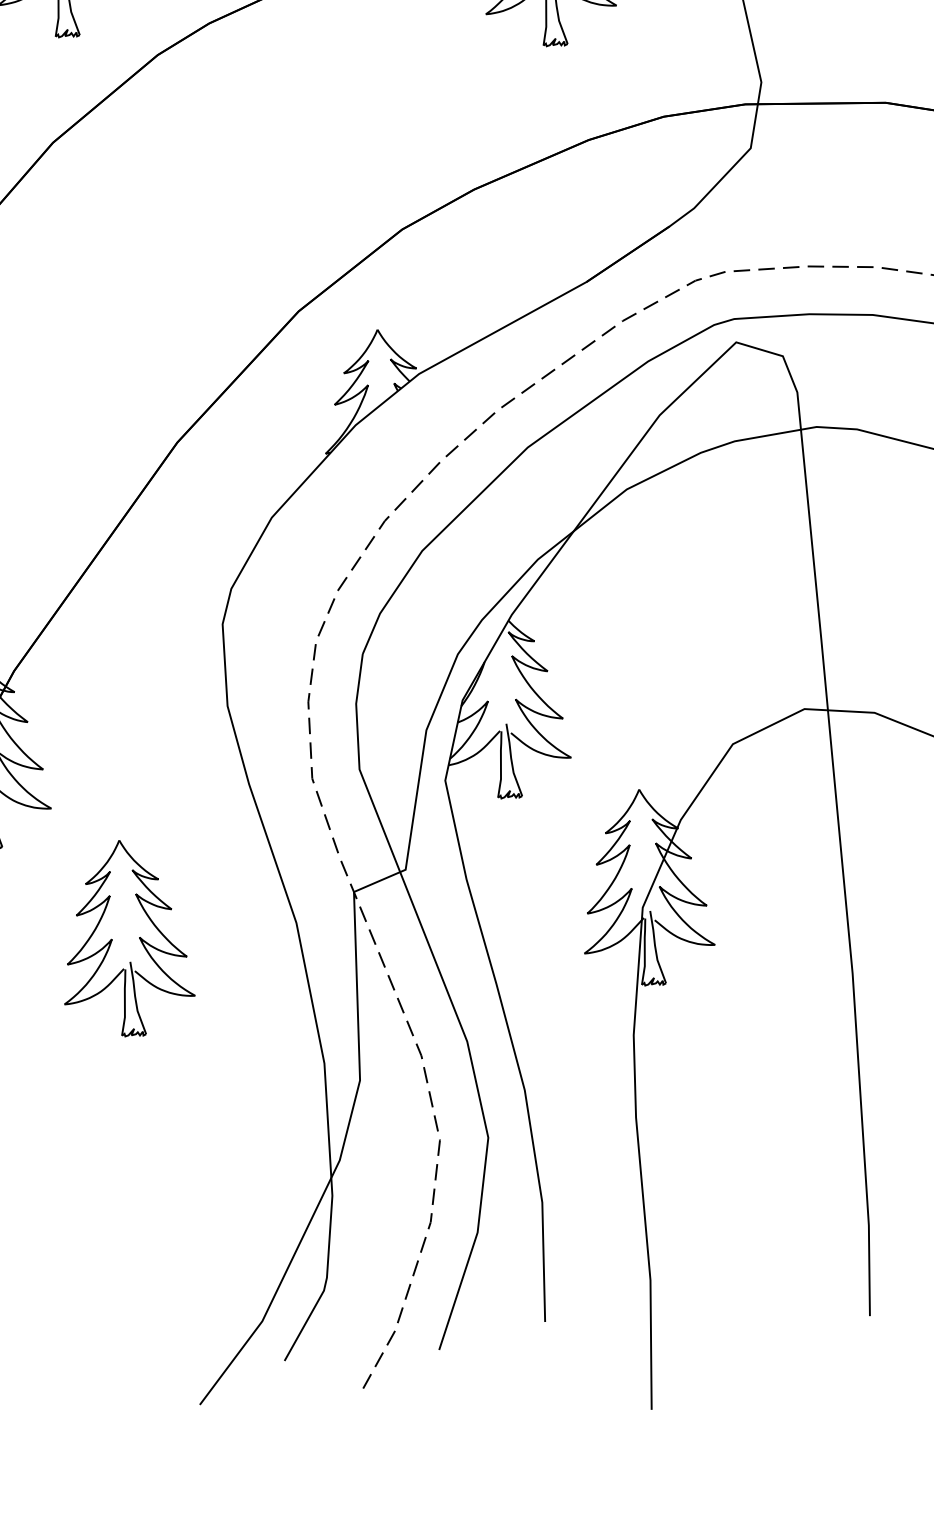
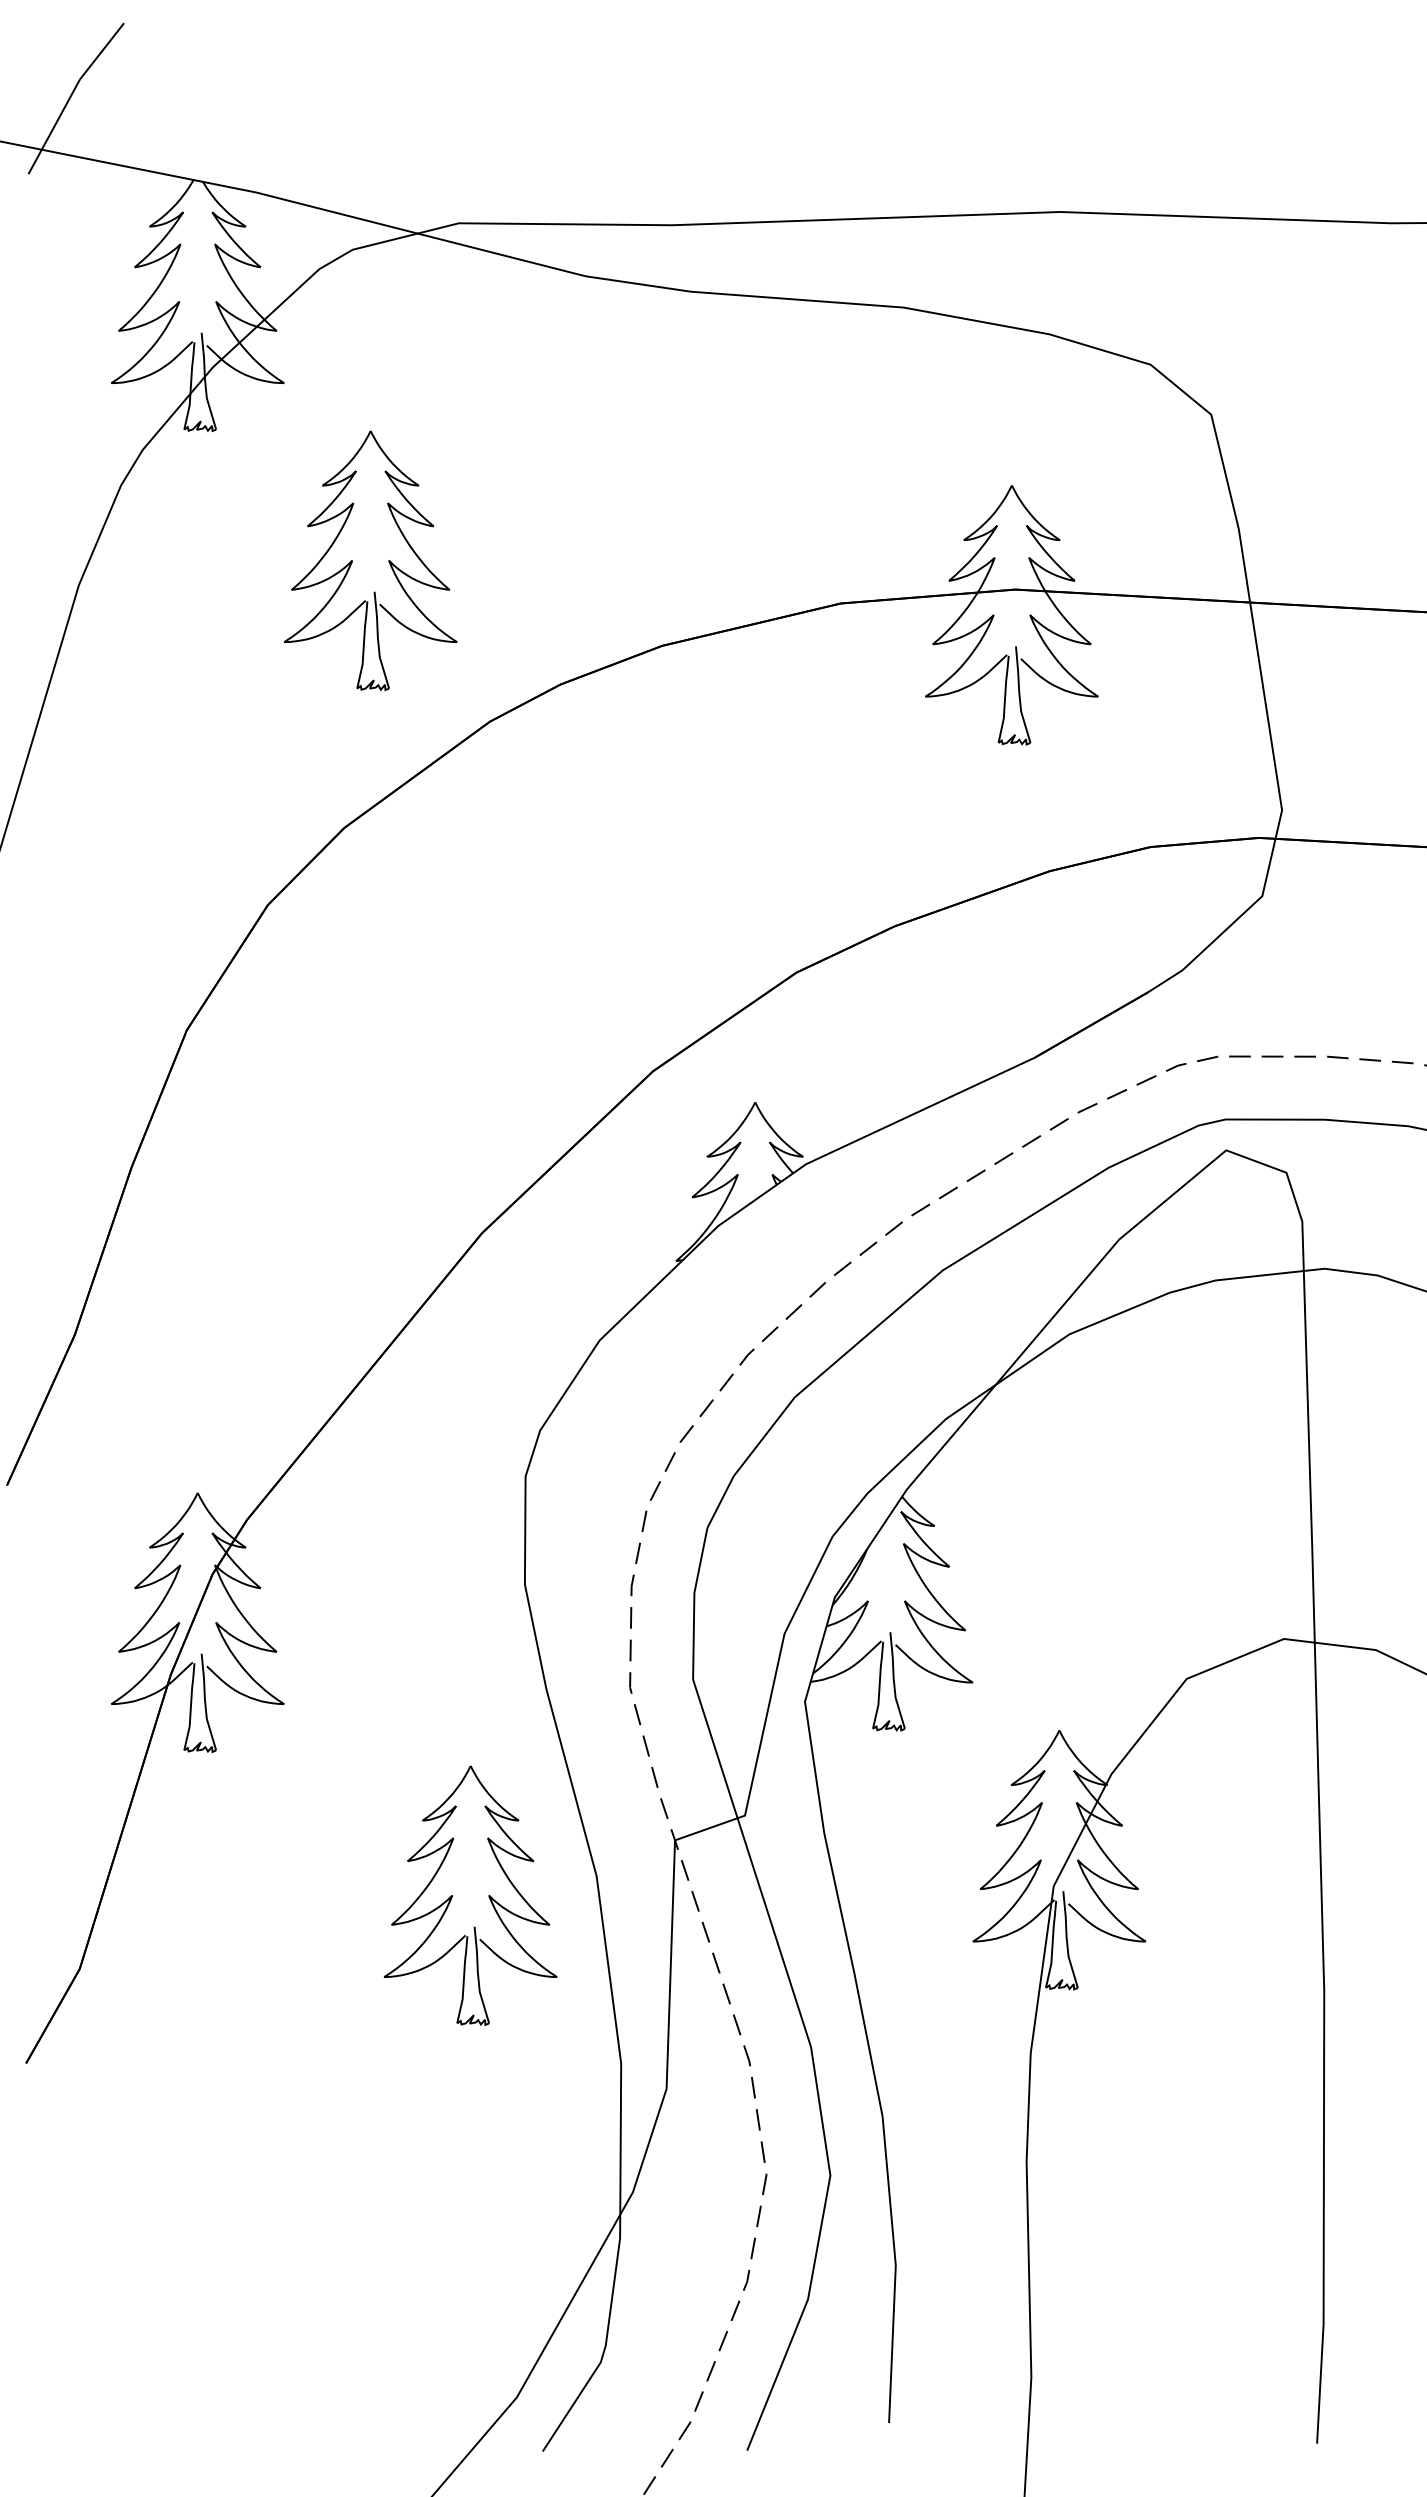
part: (112, 939) -> (452, 1895), moved

